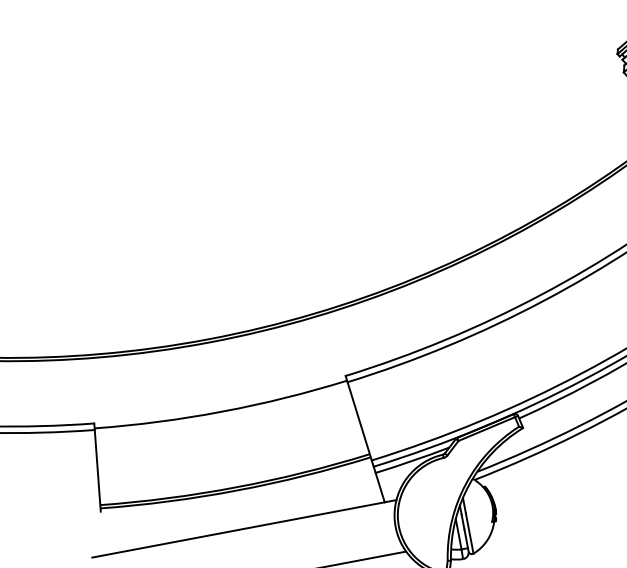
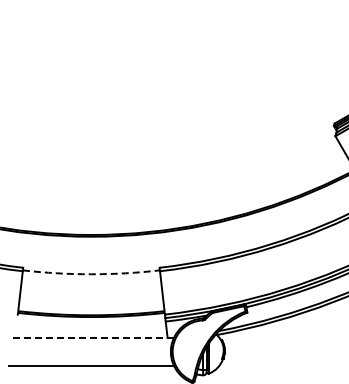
arc: (222, 412) -> (91, 274), solid -> dashed
line: (244, 528) -> (91, 337), solid -> dashed

